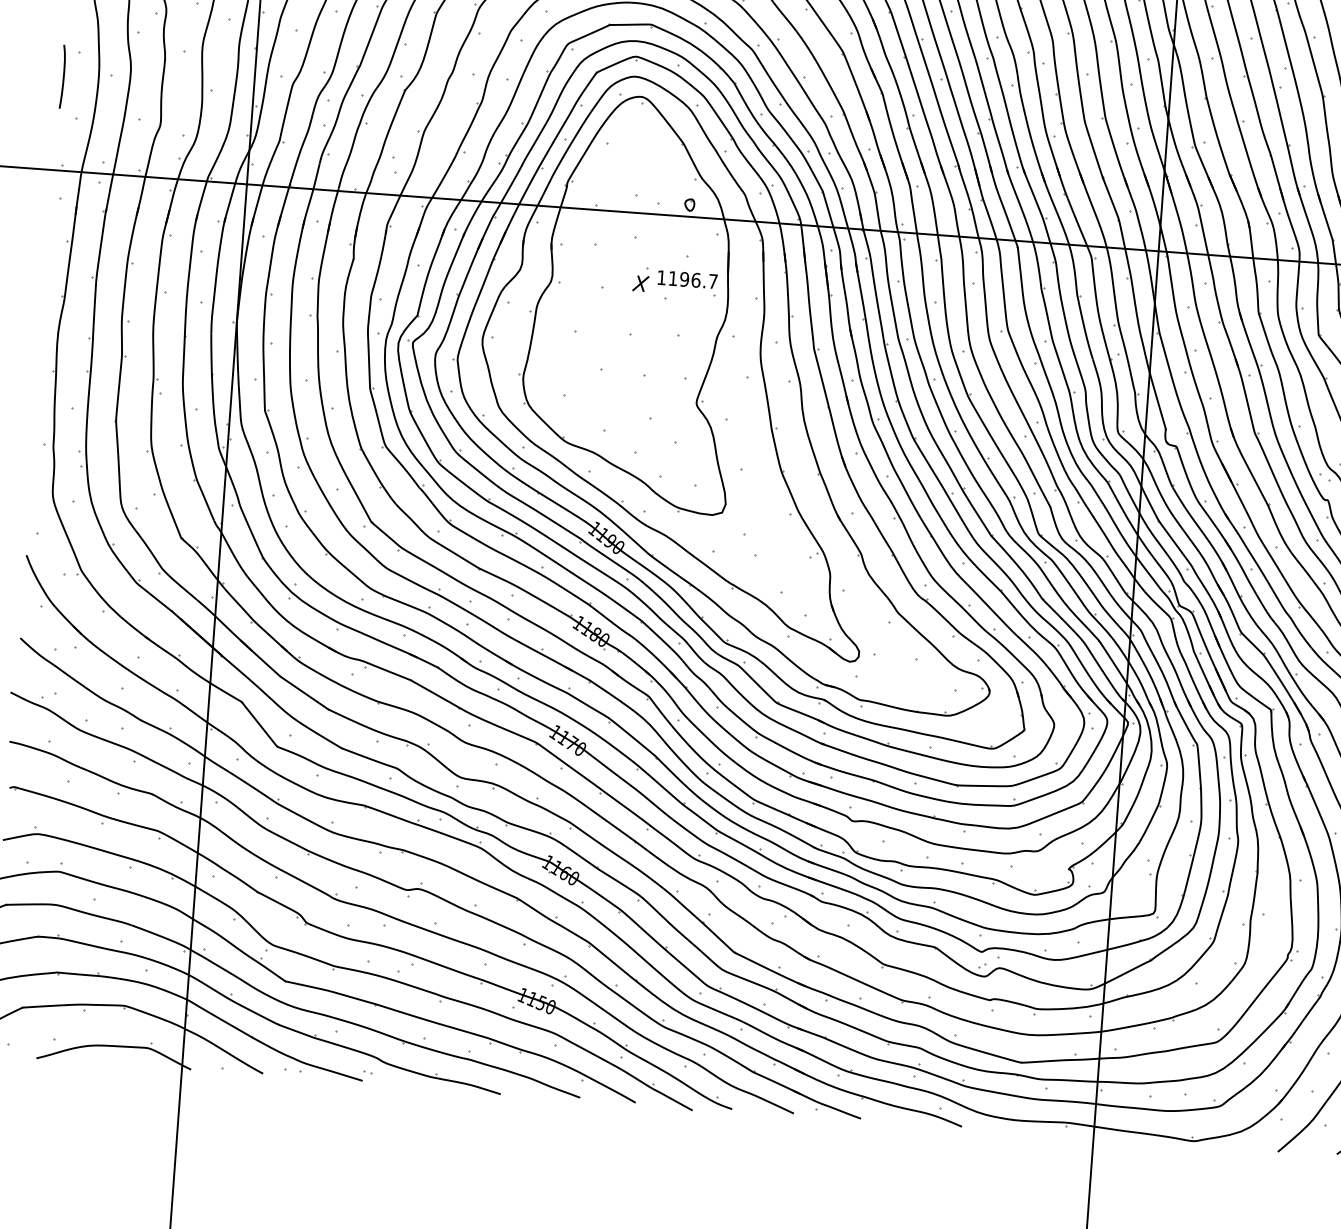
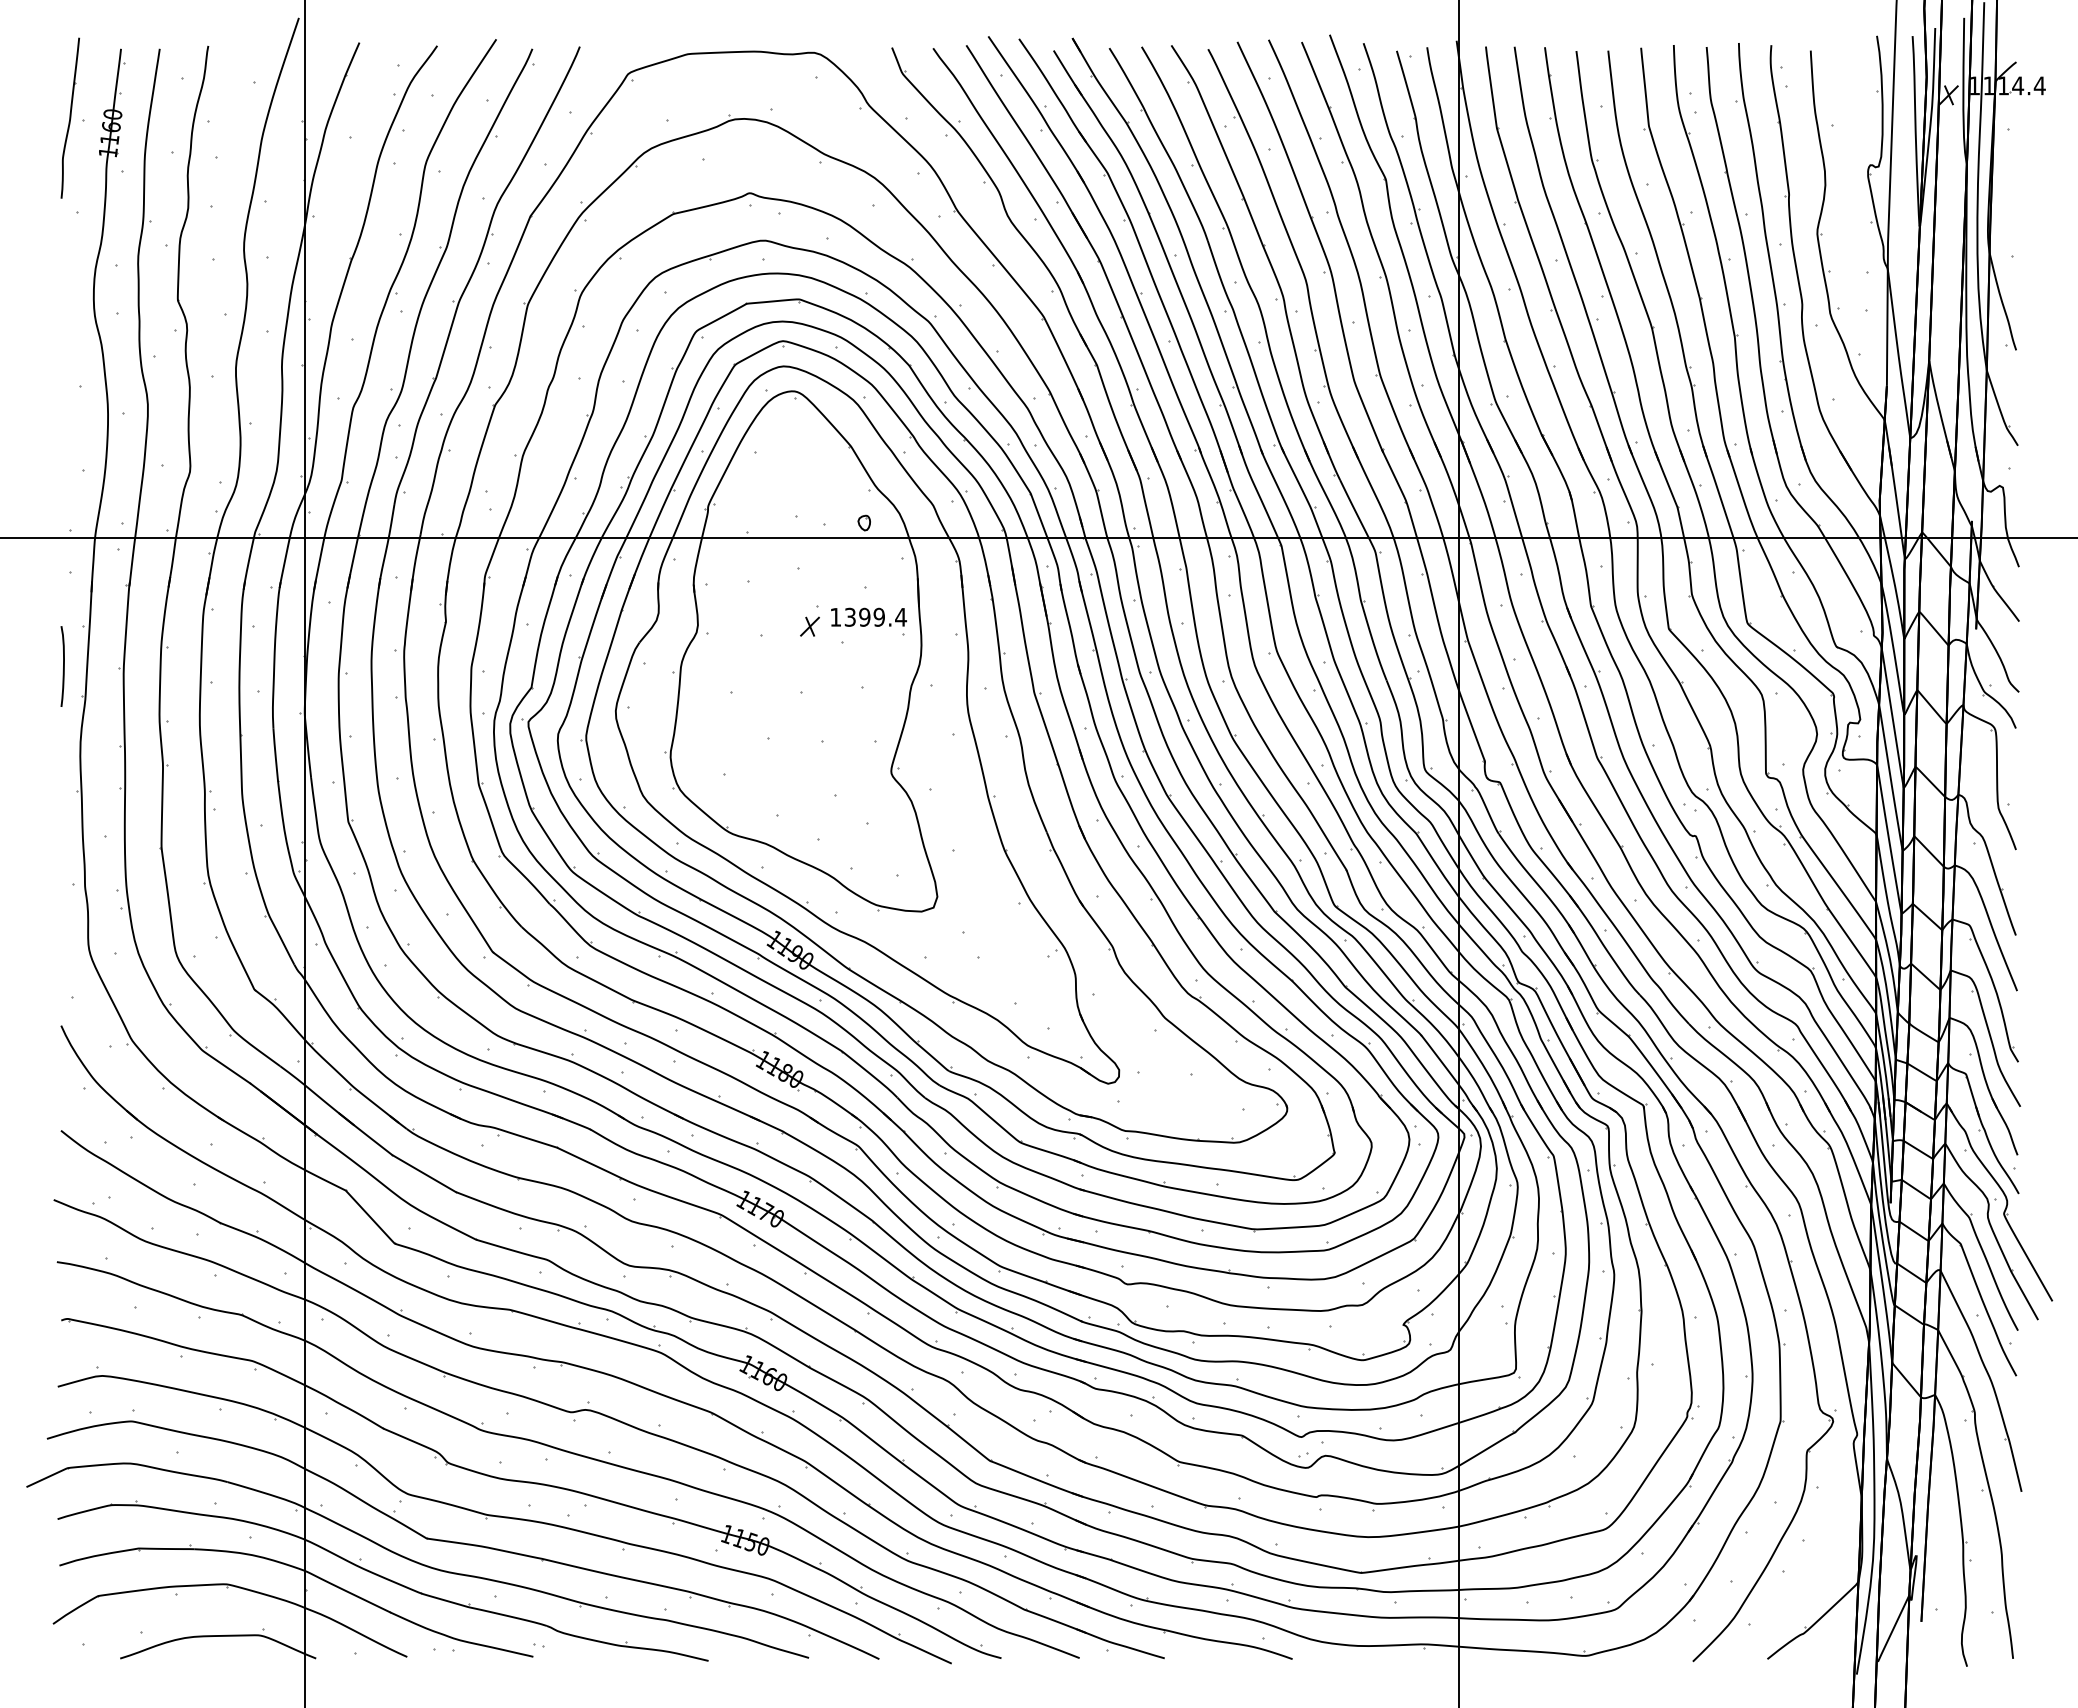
curve: (63, 76) -> (63, 666), moved
text: (693, 279) -> (875, 616), 1196.7 -> 1399.4

